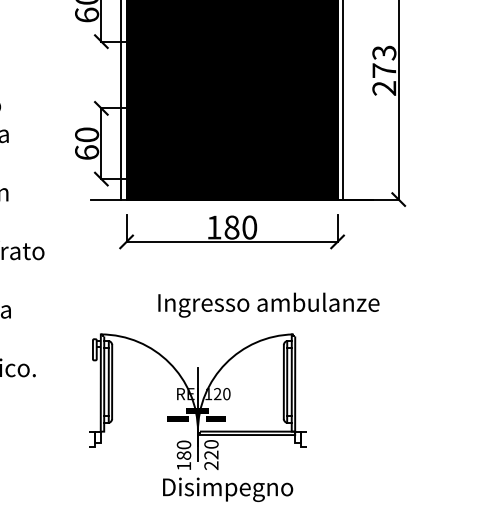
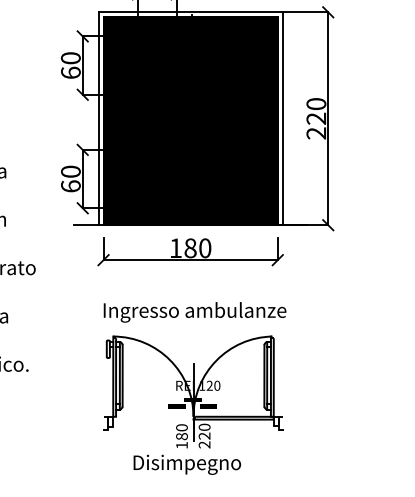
text: (384, 61) -> (316, 111), 273 -> 220
text: (268, 305) -> (194, 312), moved
part: (197, 400) -> (193, 391), moved

